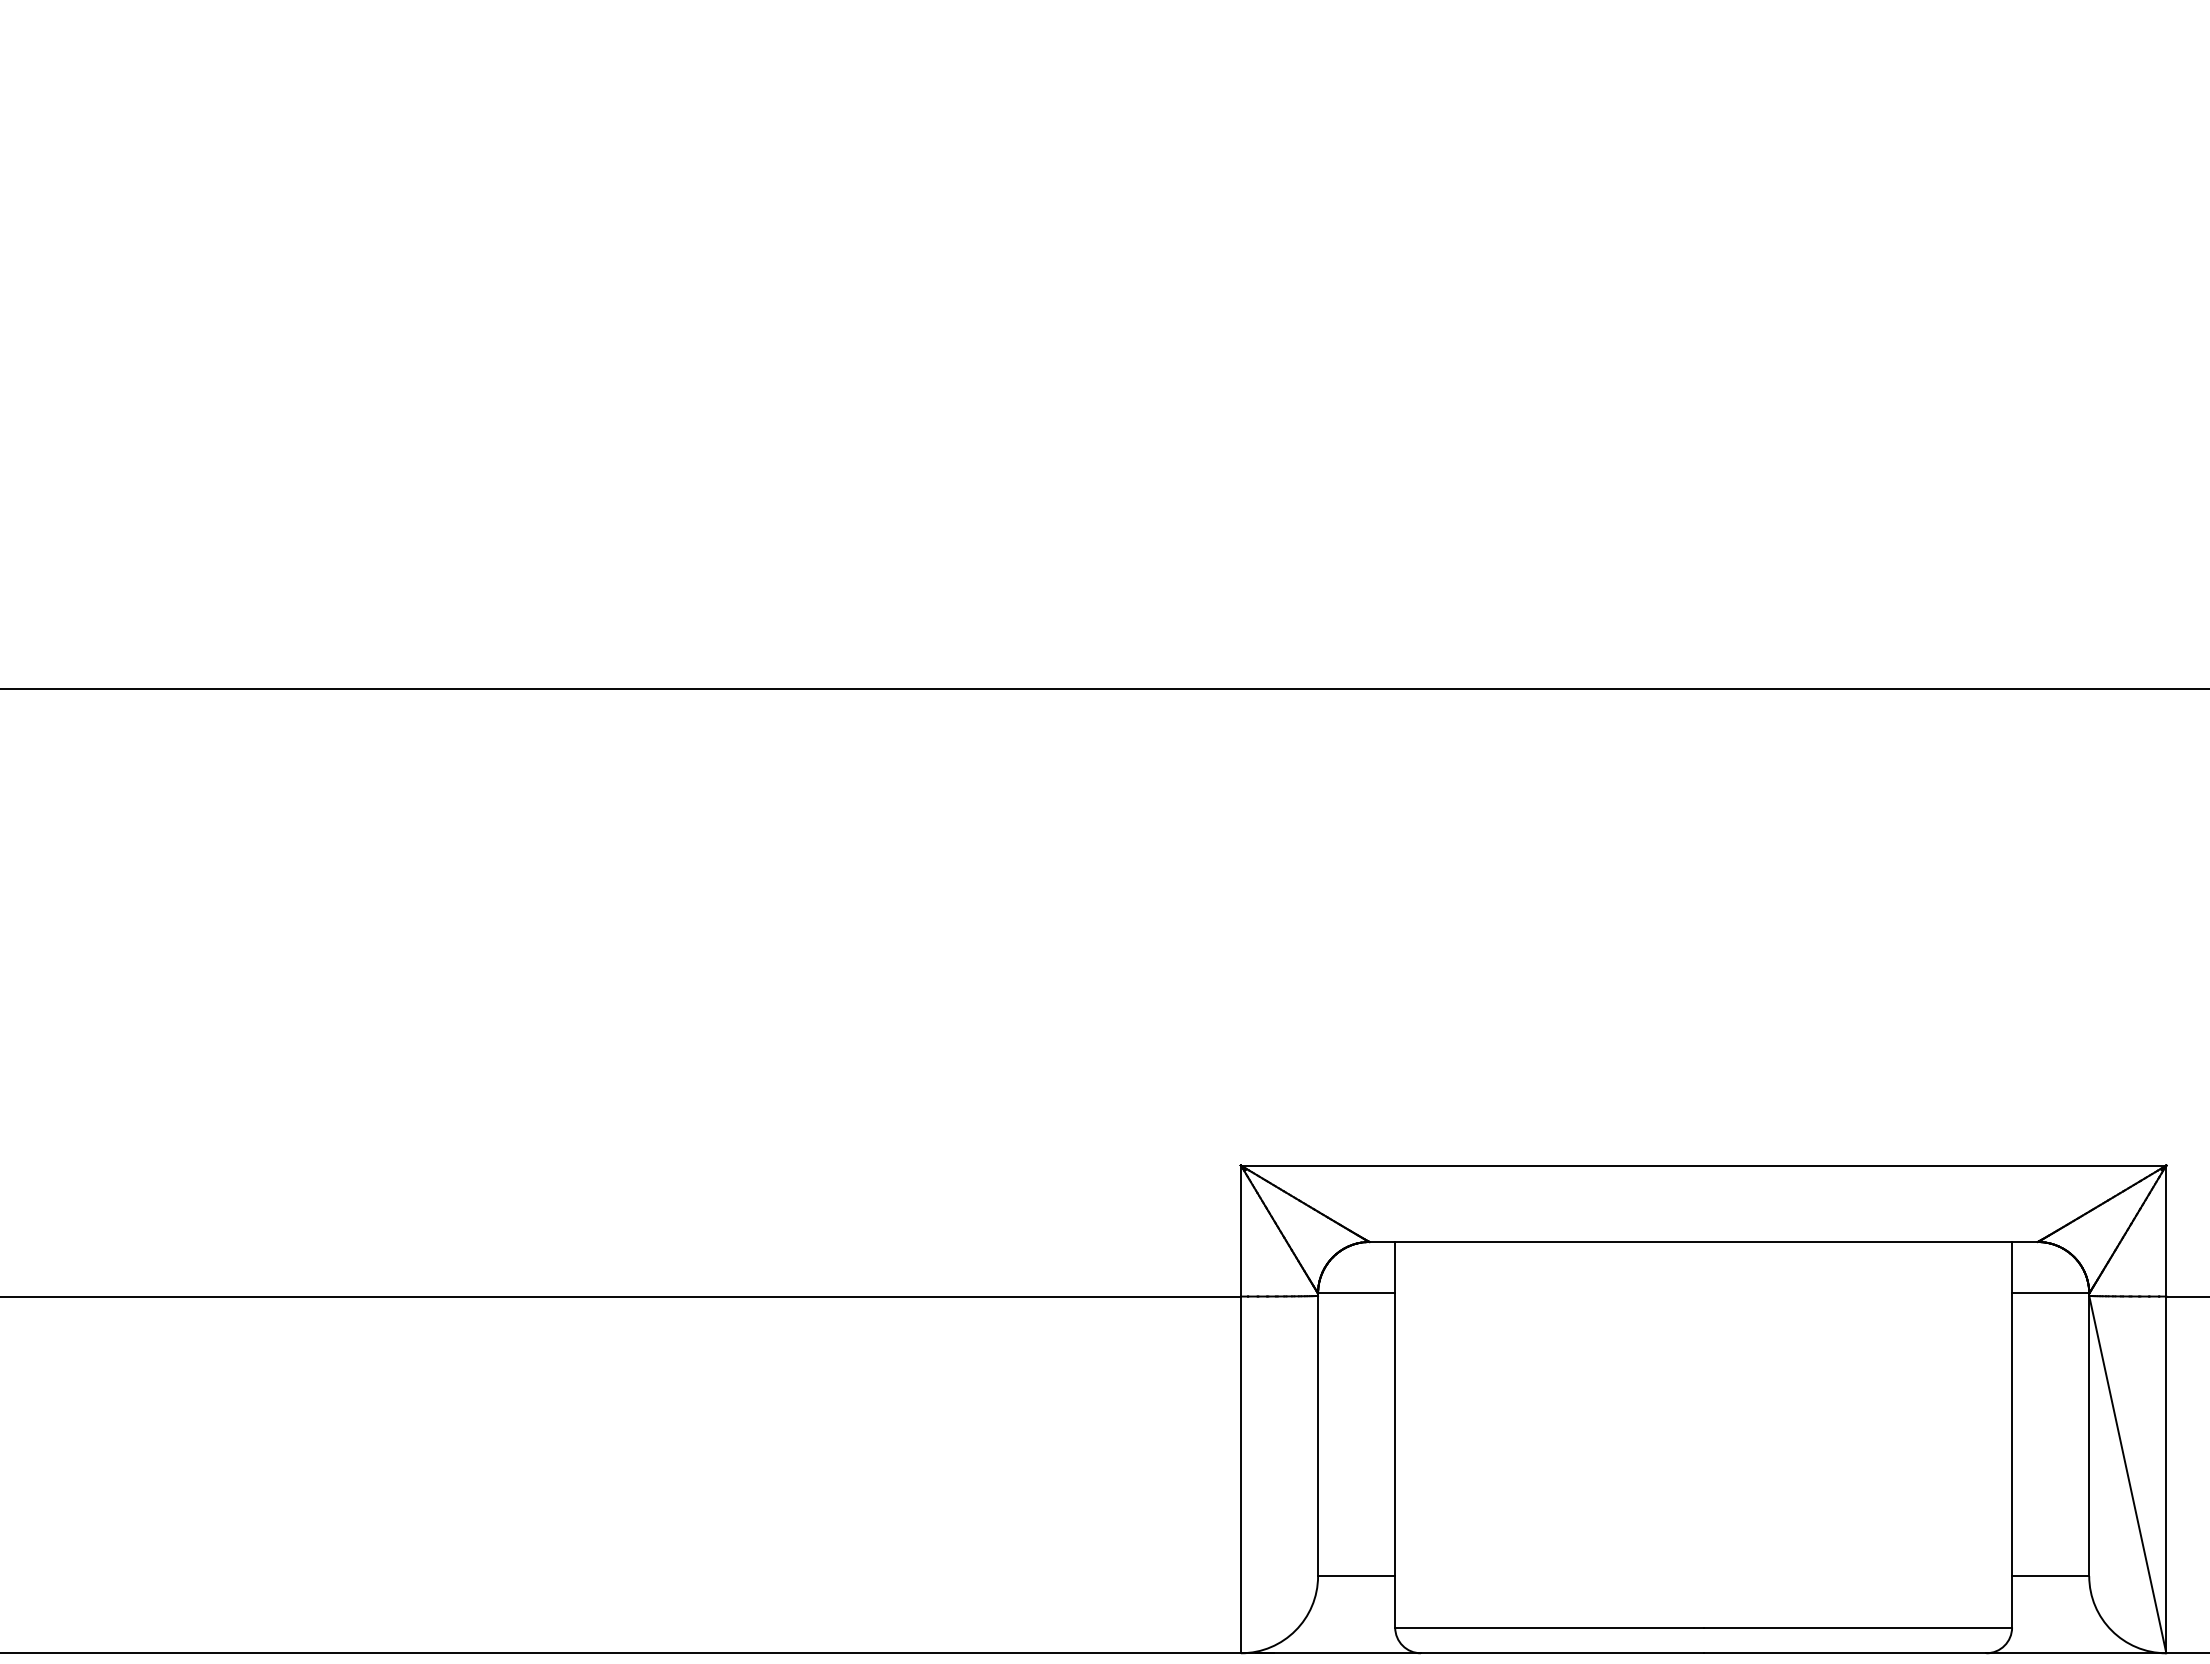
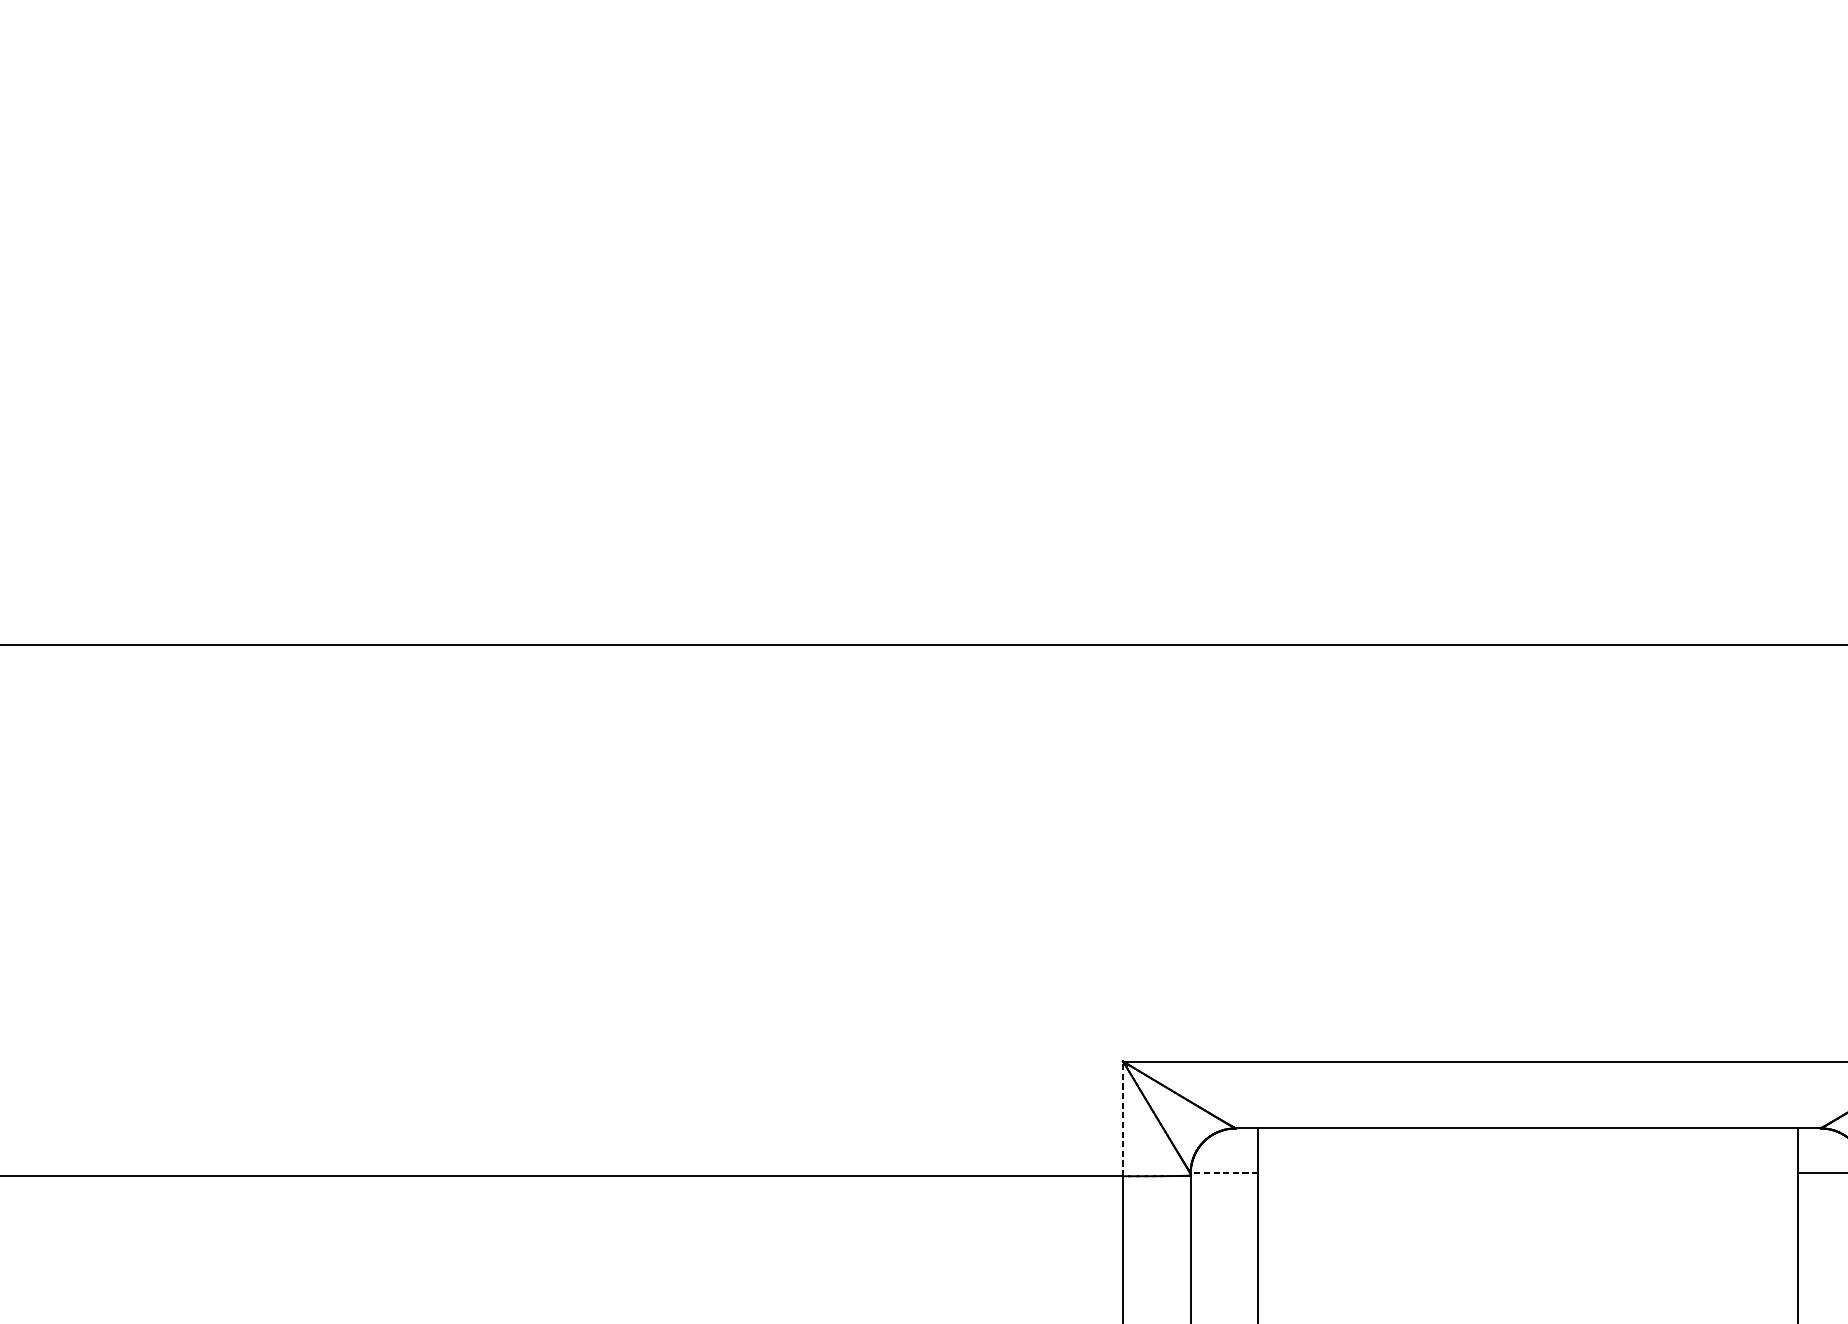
line: (1240, 1230) -> (1122, 1118), solid -> dashed
line: (1356, 1293) -> (1224, 1173), solid -> dashed

